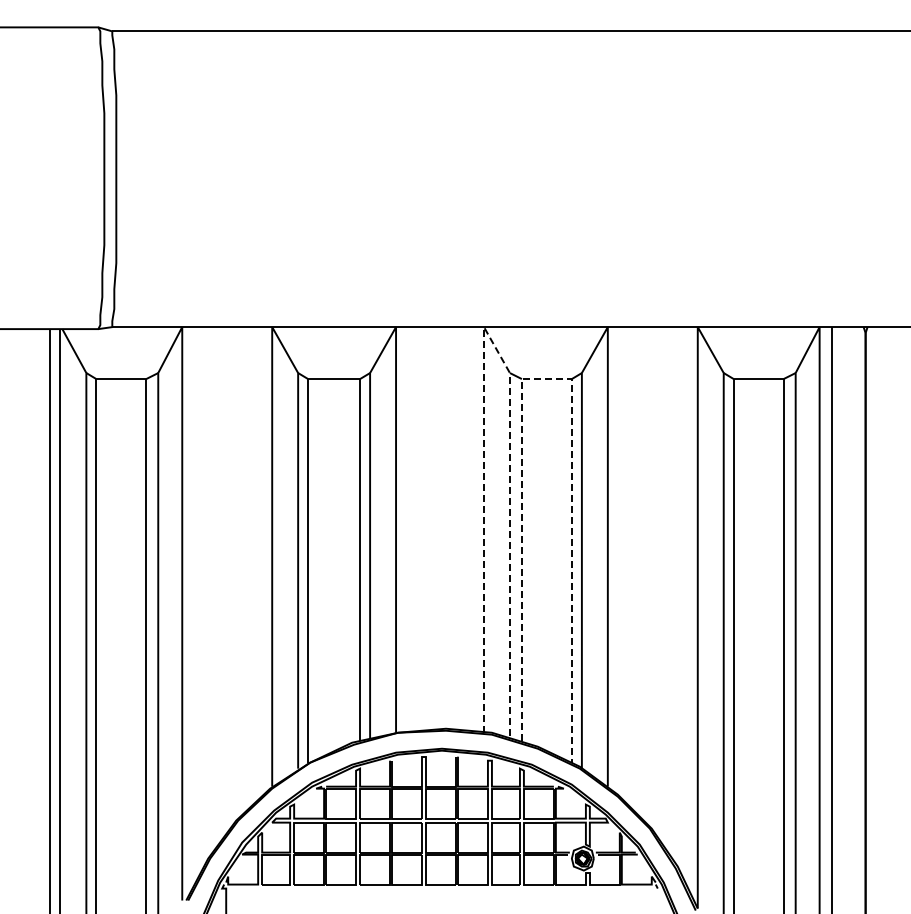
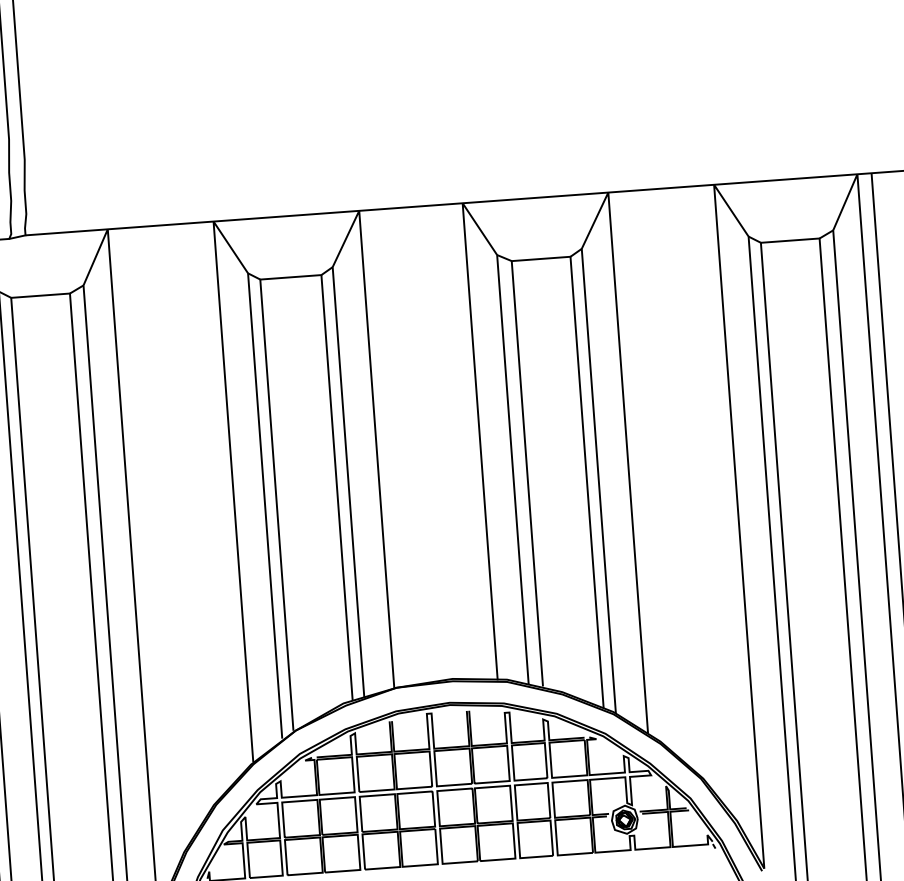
line: (487, 333) -> (467, 210), dashed -> solid
line: (557, 379) -> (553, 258), dashed -> solid

